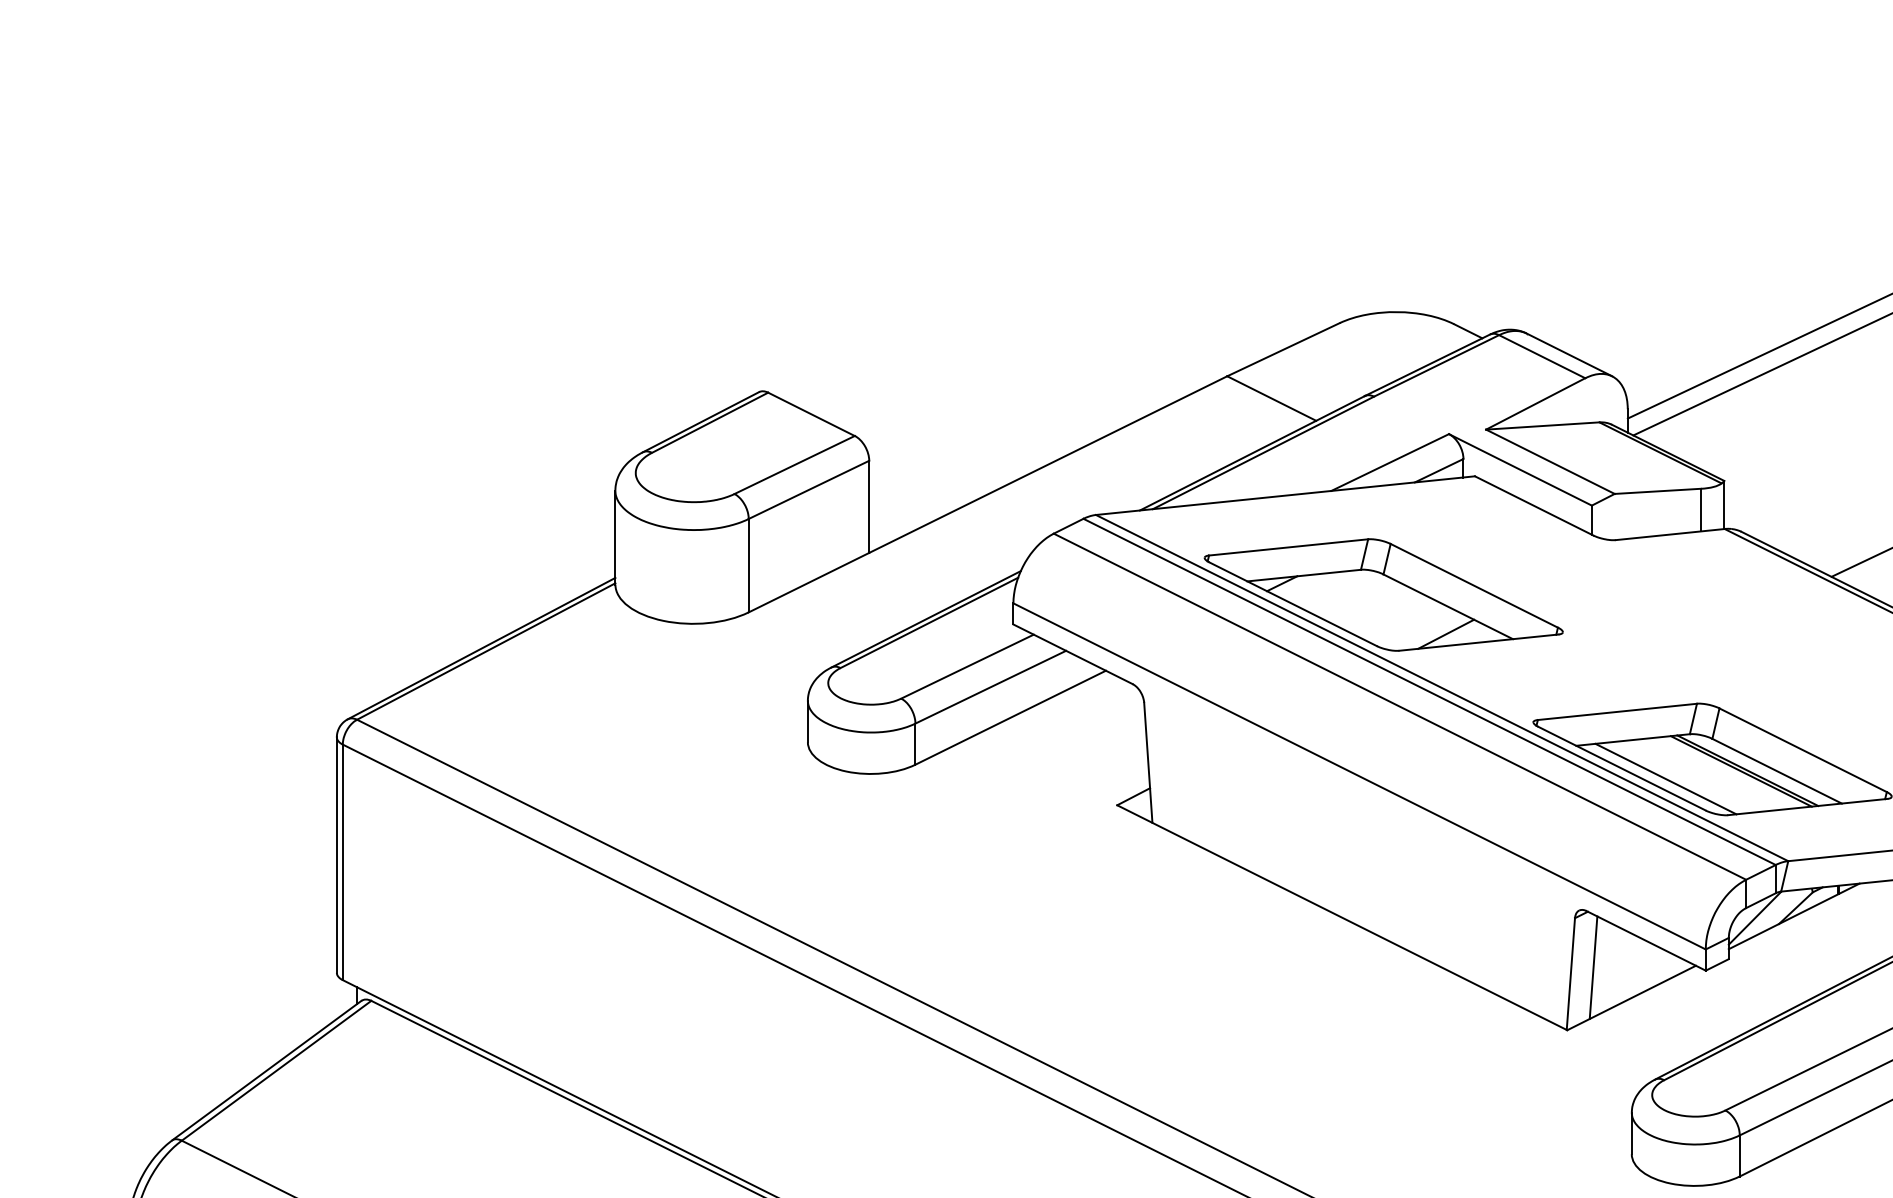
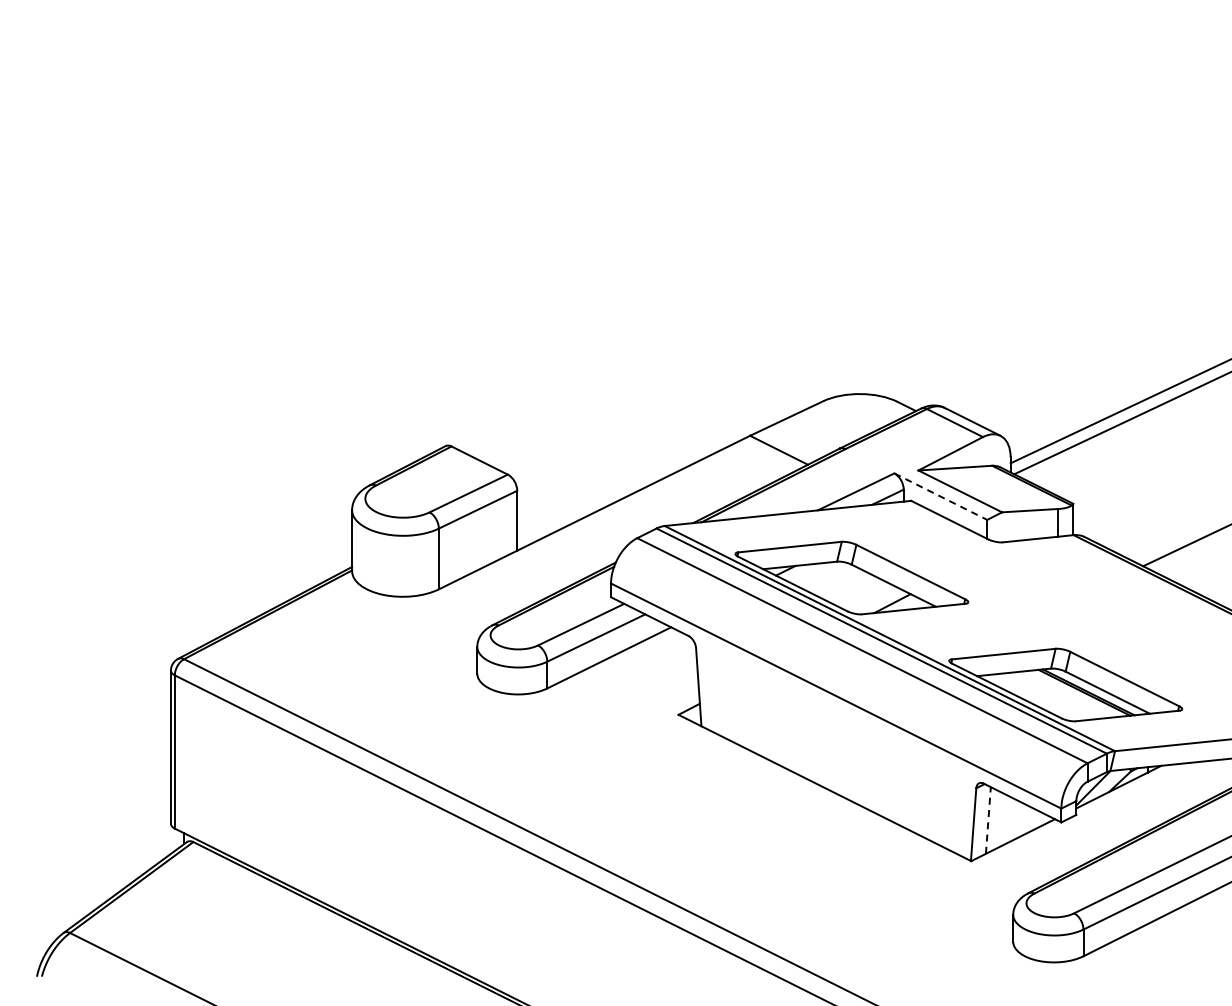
line: (1519, 469) -> (940, 496), solid -> dashed
line: (1666, 778) -> (1035, 697), removed
line: (1593, 967) -> (988, 820), solid -> dashed

